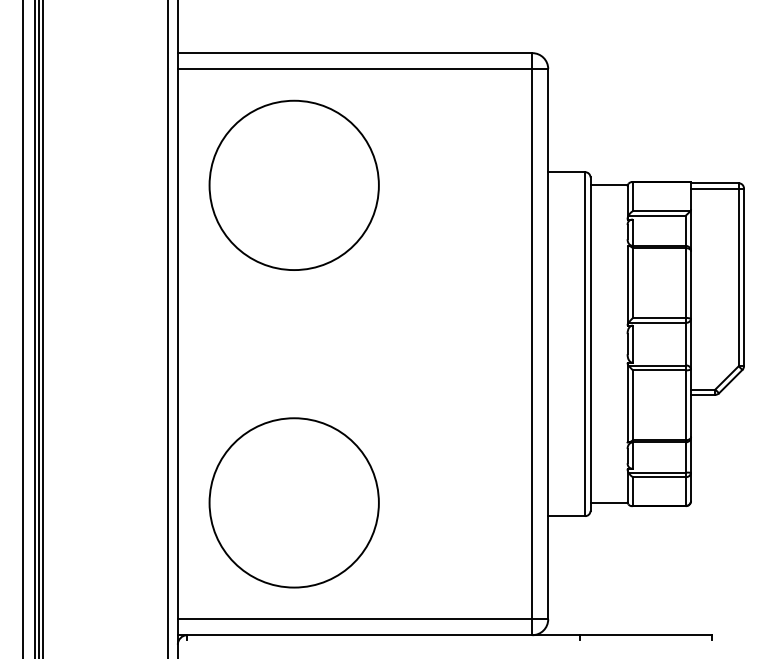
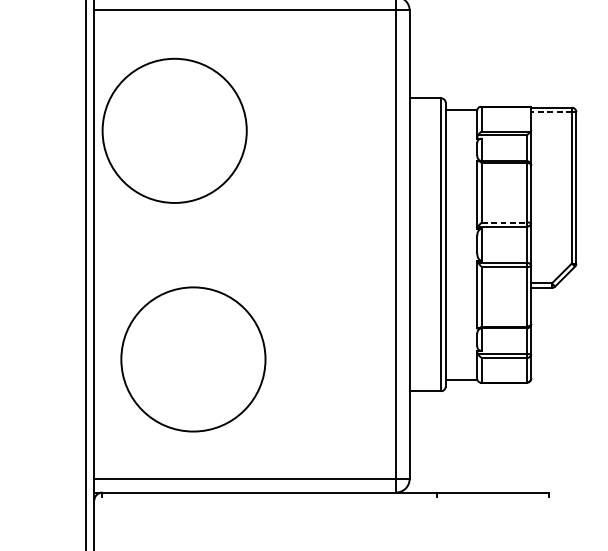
circle: (293, 184) -> (174, 130), moved
line: (714, 188) -> (551, 112), solid -> dashed
line: (659, 318) -> (504, 222), solid -> dashed
circle: (293, 502) -> (192, 359), moved

